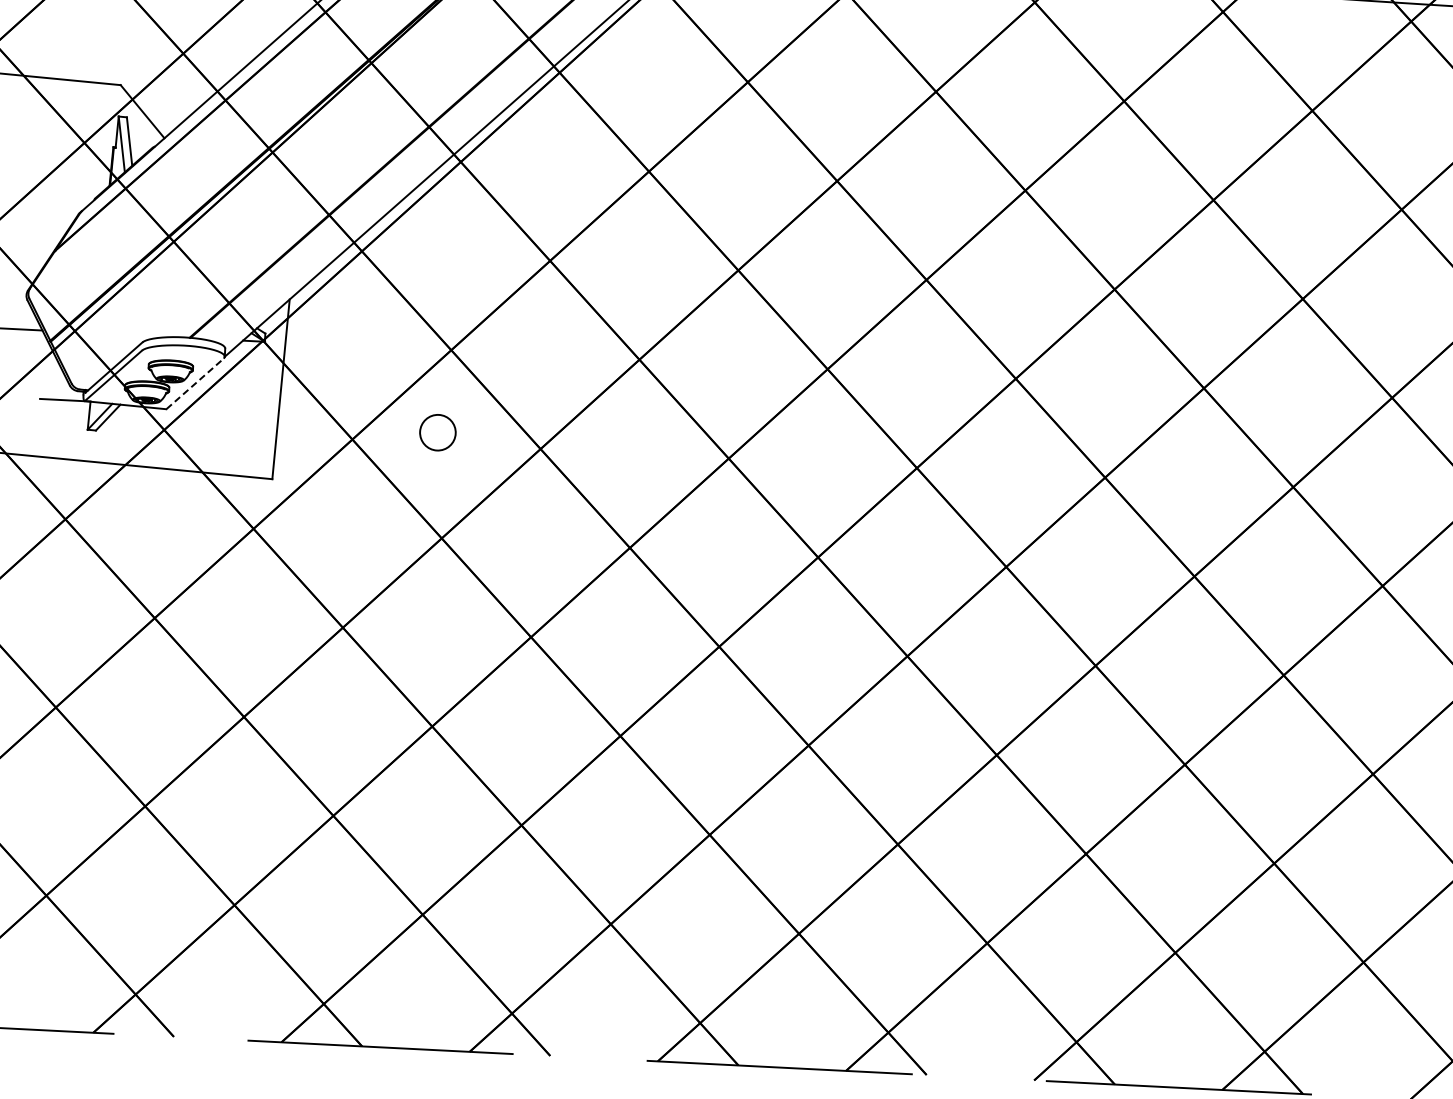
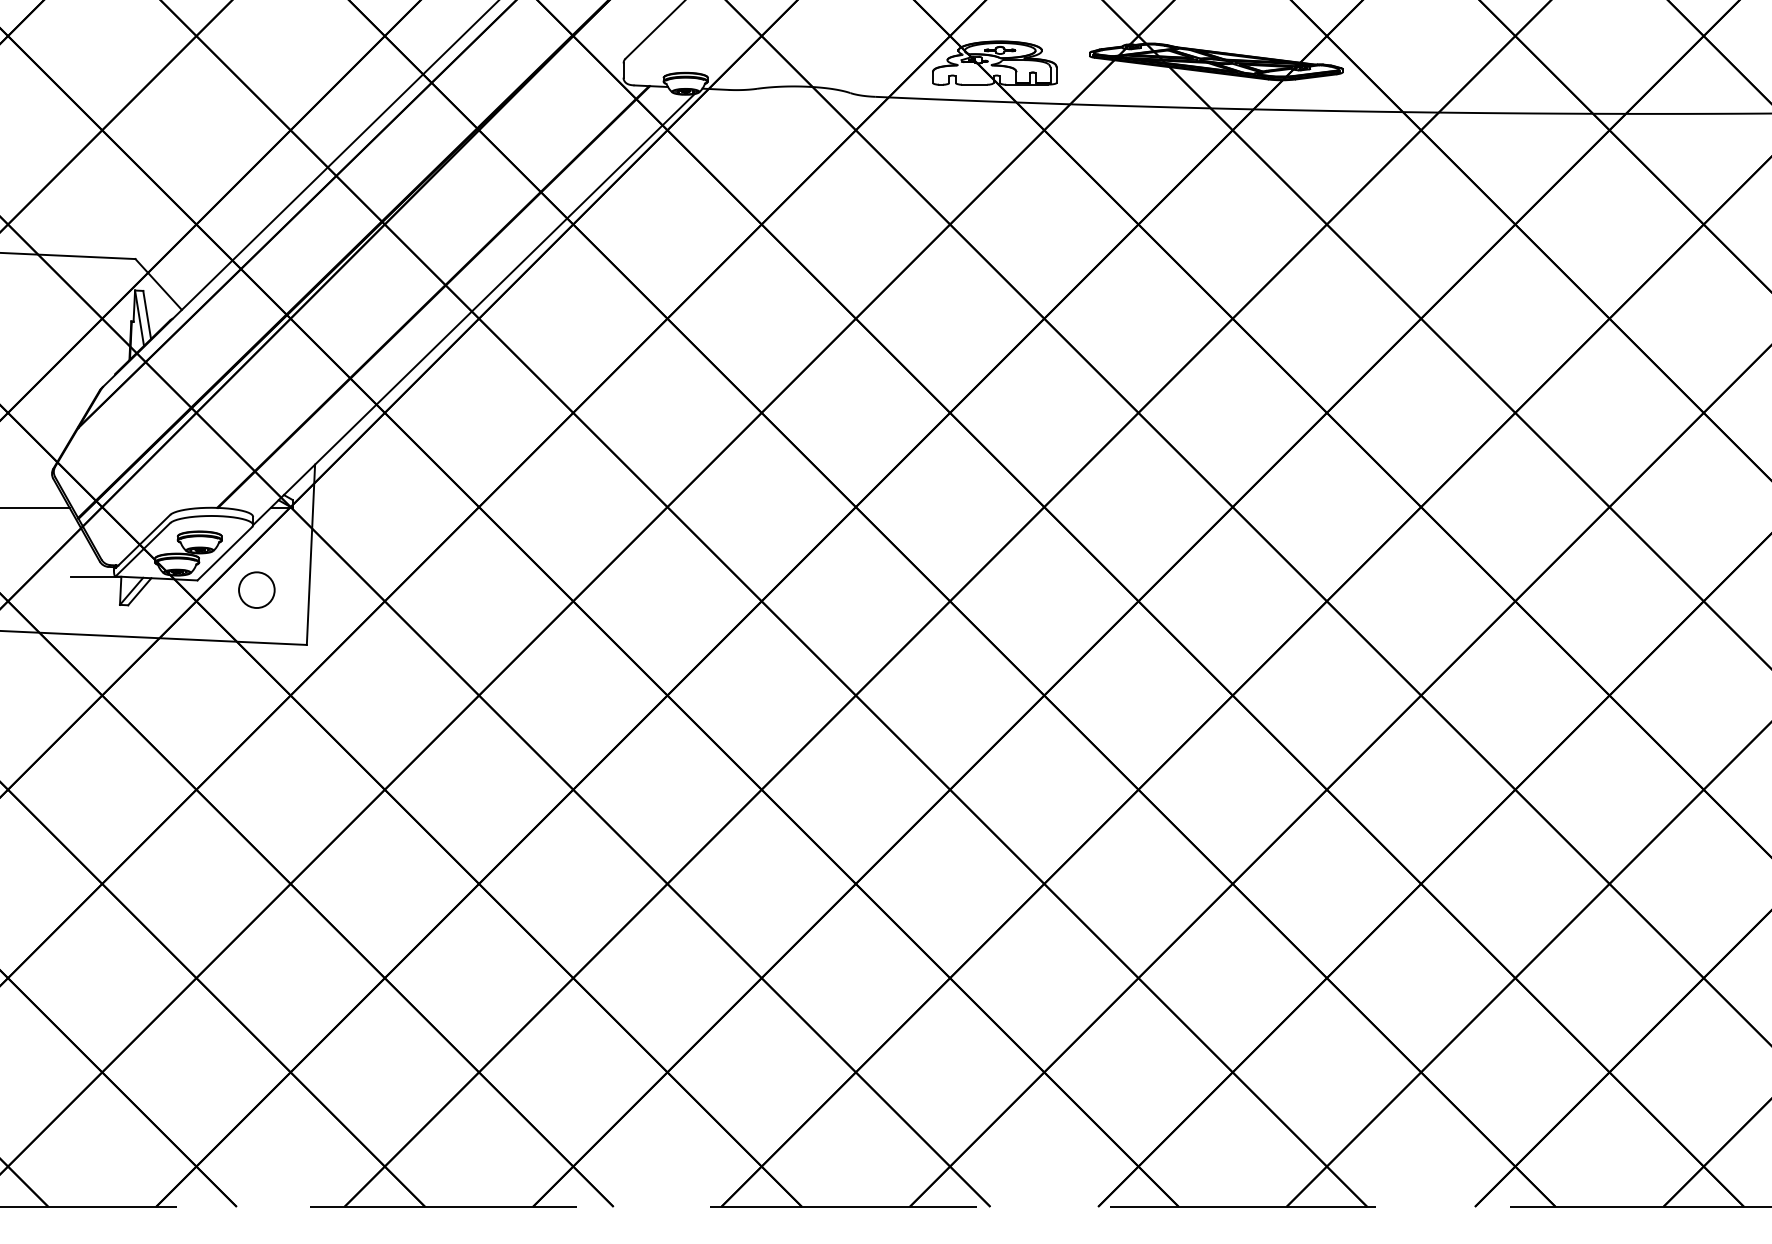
line: (195, 383) -> (225, 553), dashed -> solid
circle: (437, 432) -> (256, 589), moved

